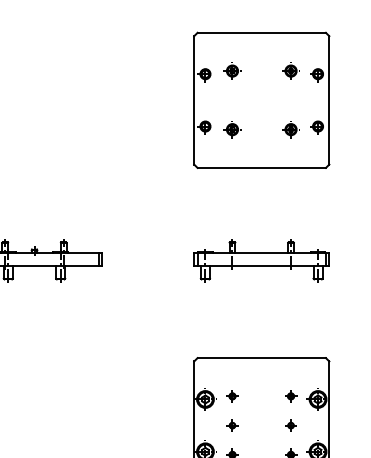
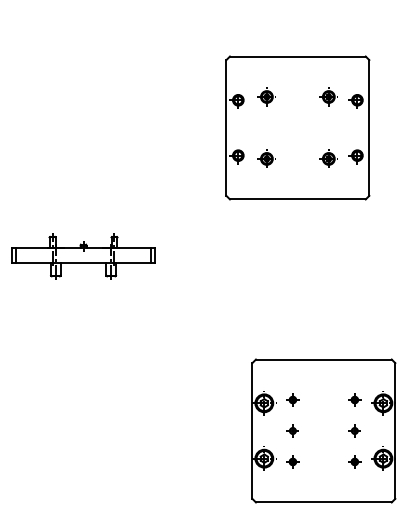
part: (261, 99) -> (297, 127), moved
part: (261, 260) -> (323, 256), removed

